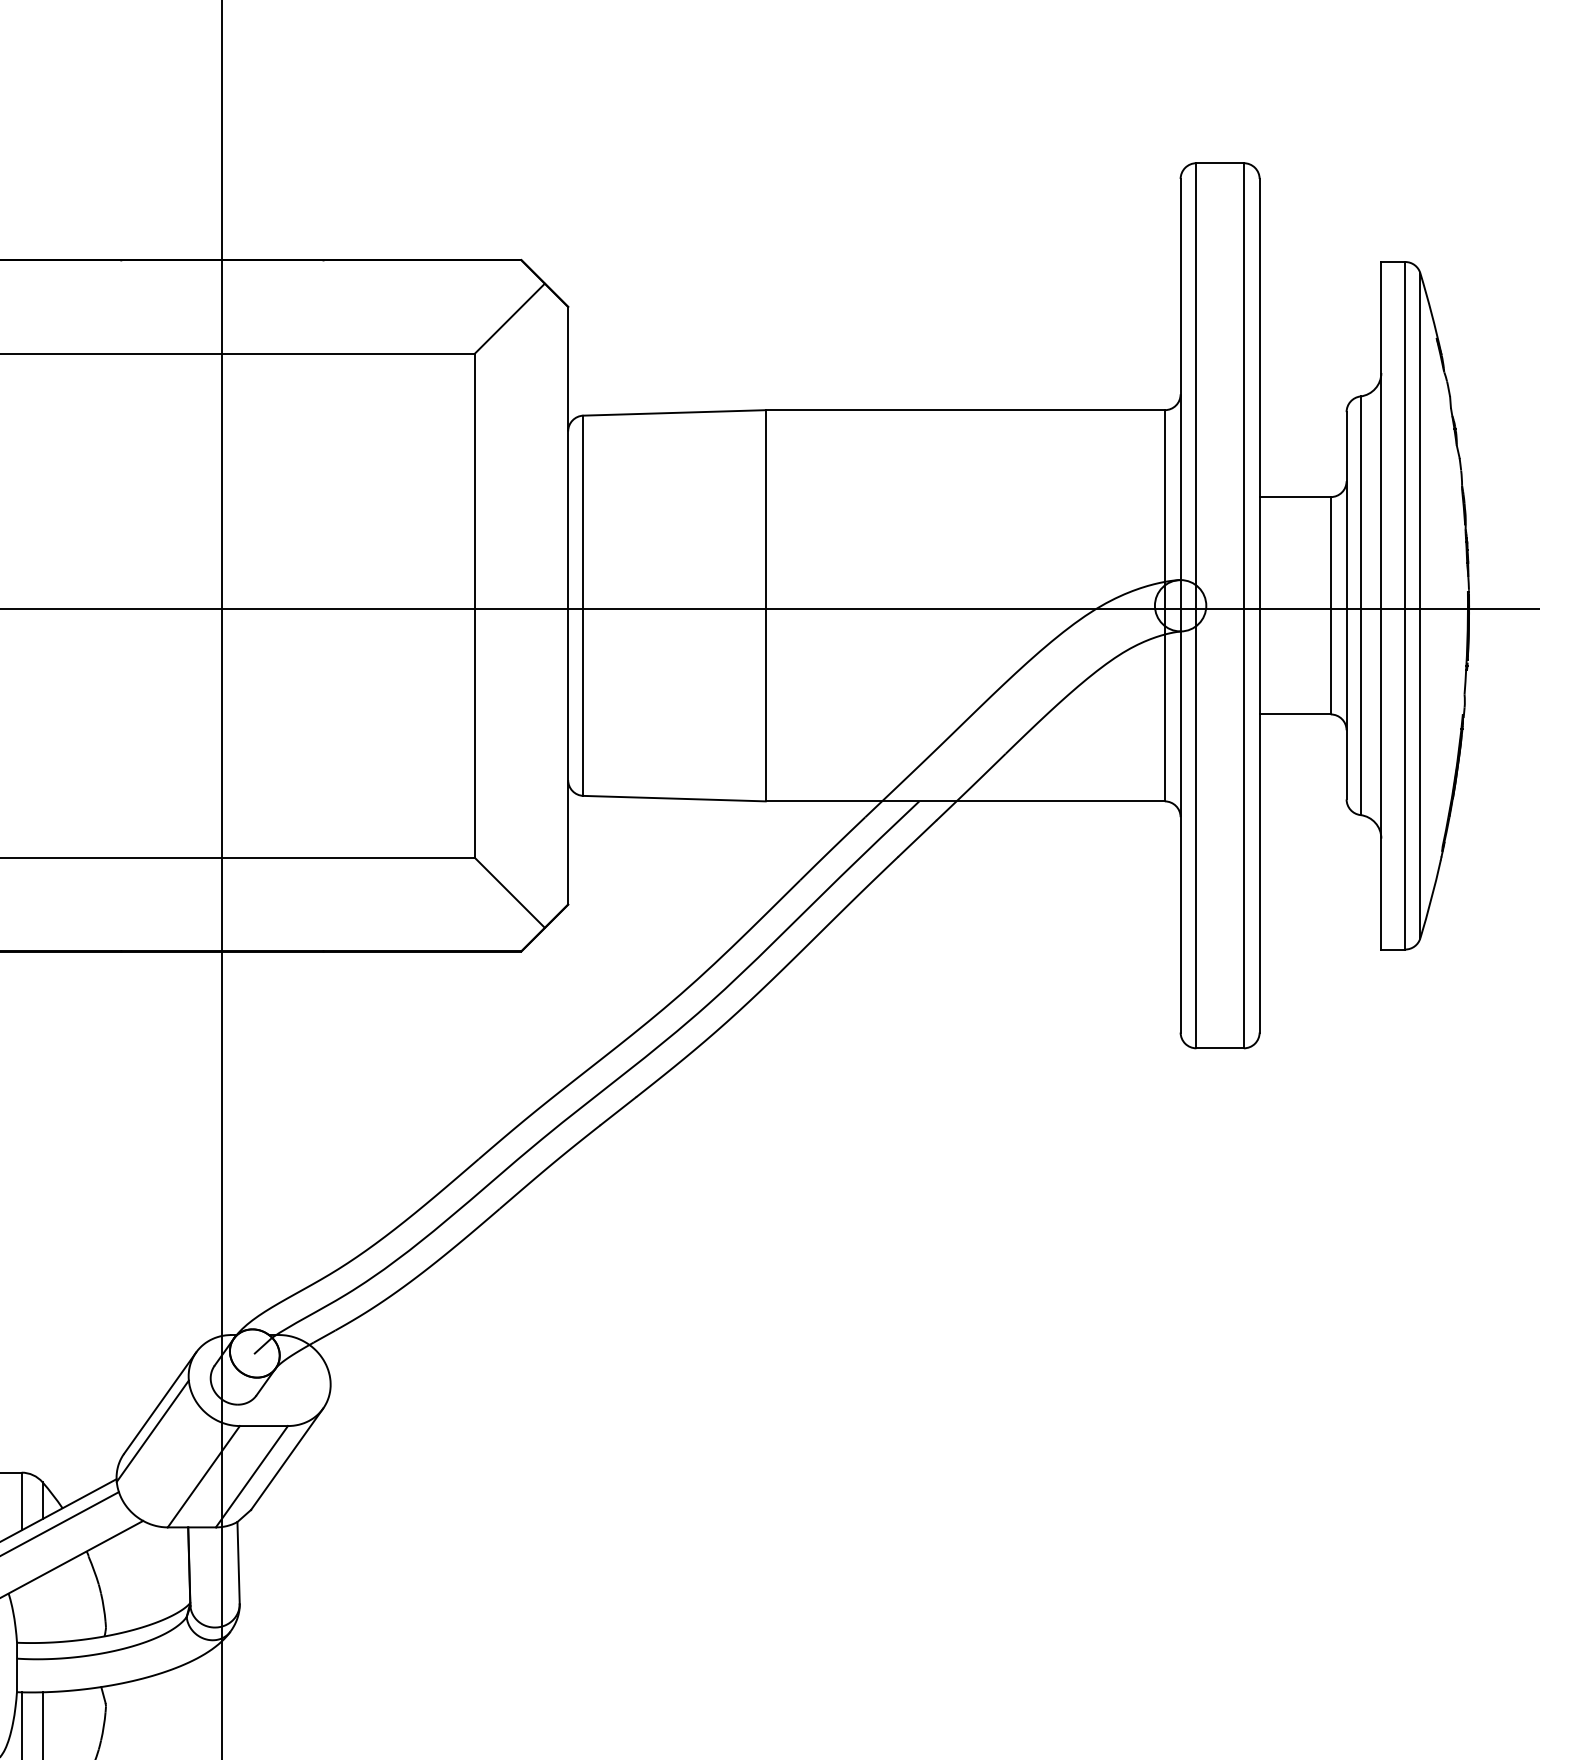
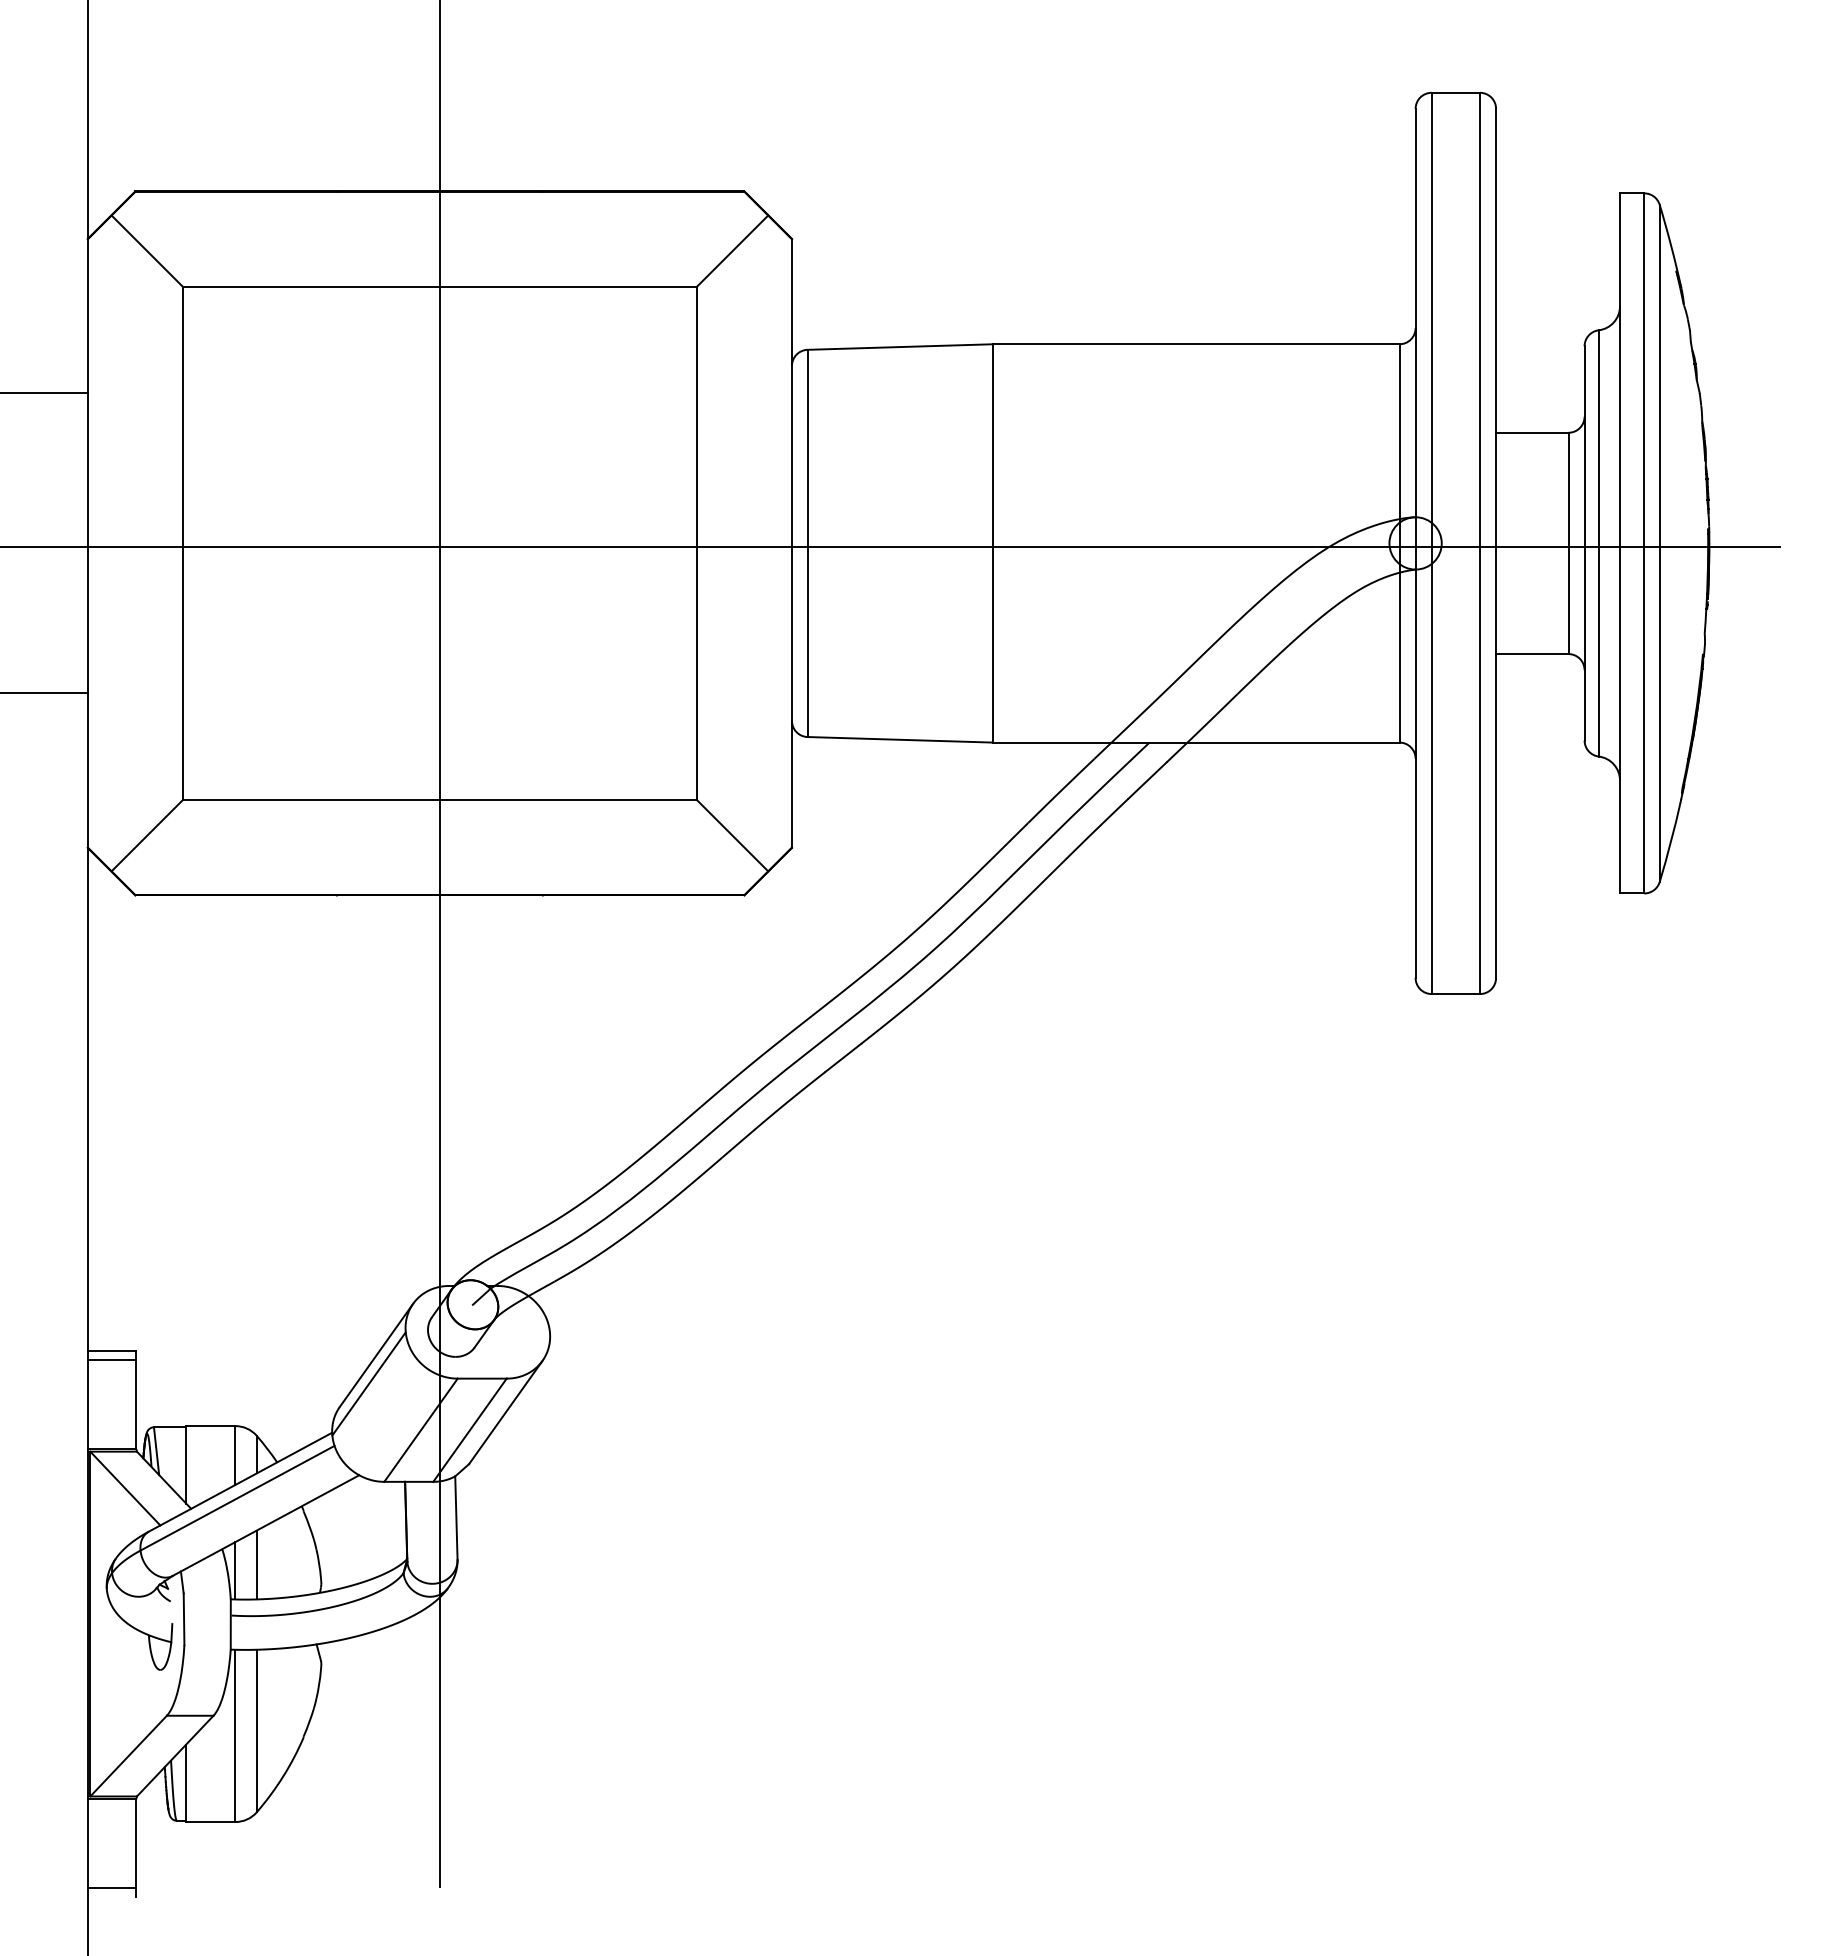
line: (42, 1608) -> (256, 1564), added
line: (21, 1614) -> (235, 1570), added

